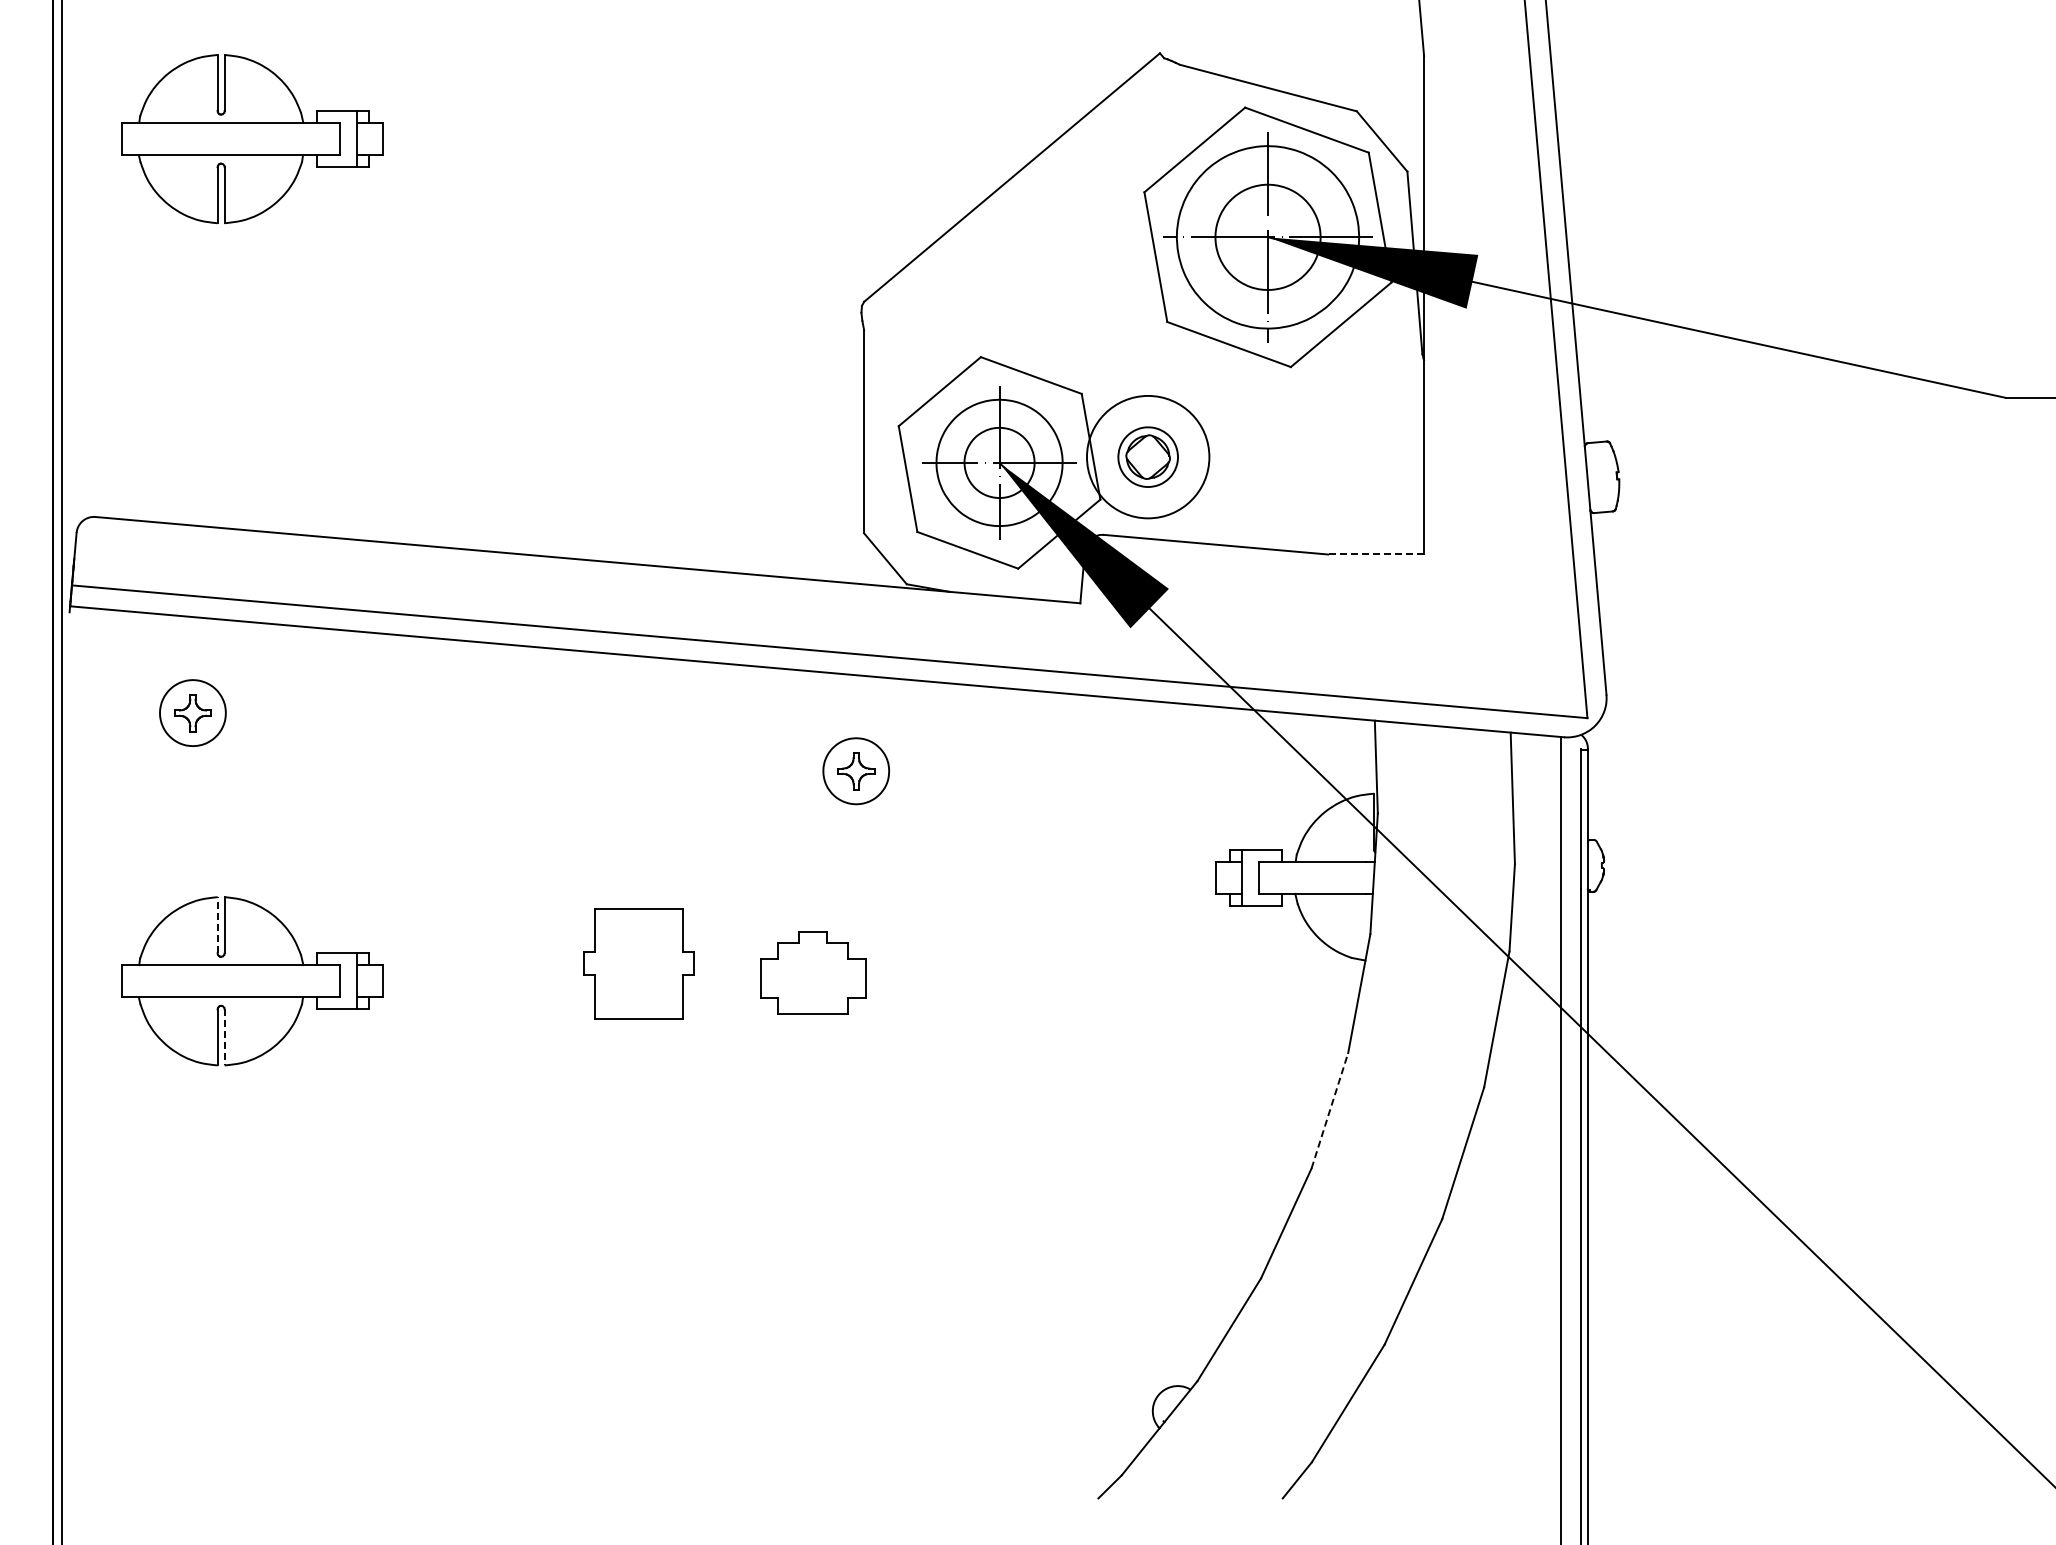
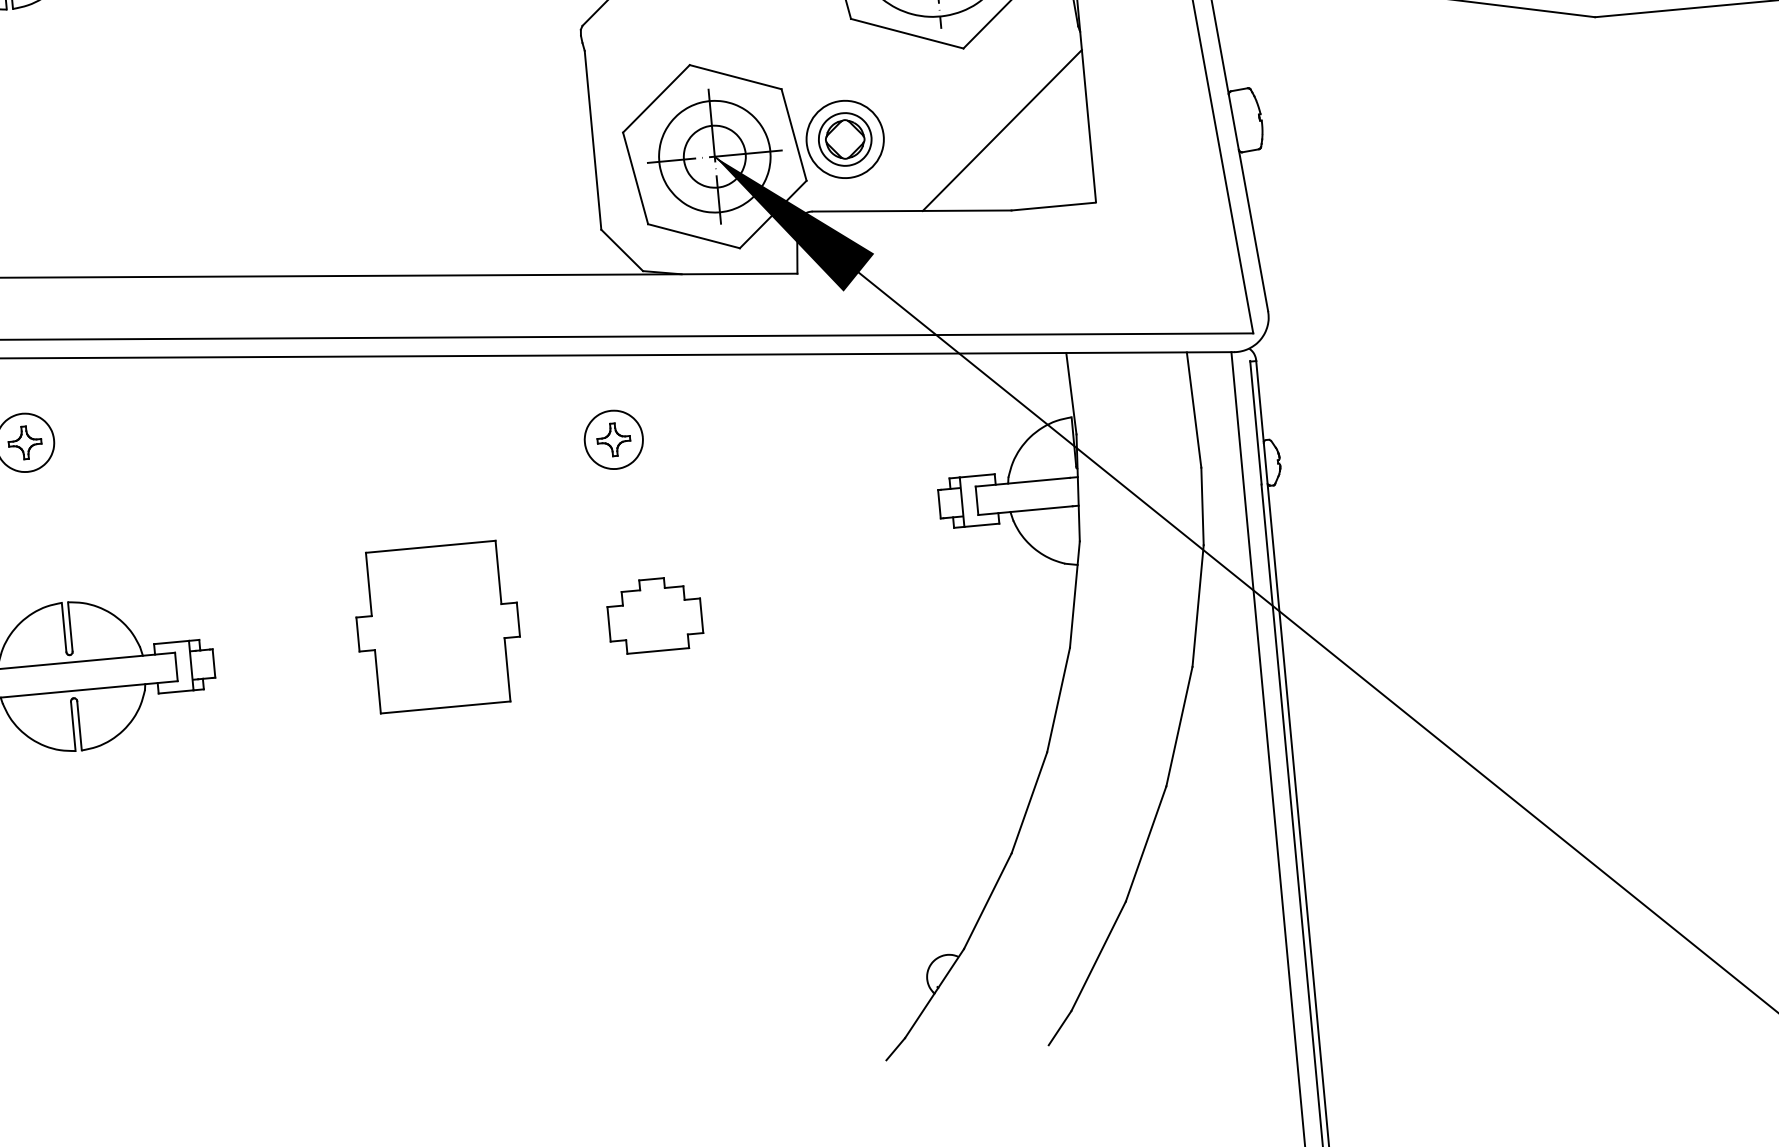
circle: (1147, 456) -> (844, 138), size x0.71
line: (1326, 463) -> (1002, 130), added
line: (1375, 554) -> (1053, 206), dashed -> solid
line: (217, 924) -> (63, 626), dashed -> solid
part: (638, 963) -> (437, 626), size x1.67
part: (813, 972) -> (655, 614), moved
line: (224, 1037) -> (79, 725), dashed -> solid
line: (1329, 1110) -> (1058, 699), dashed -> solid

